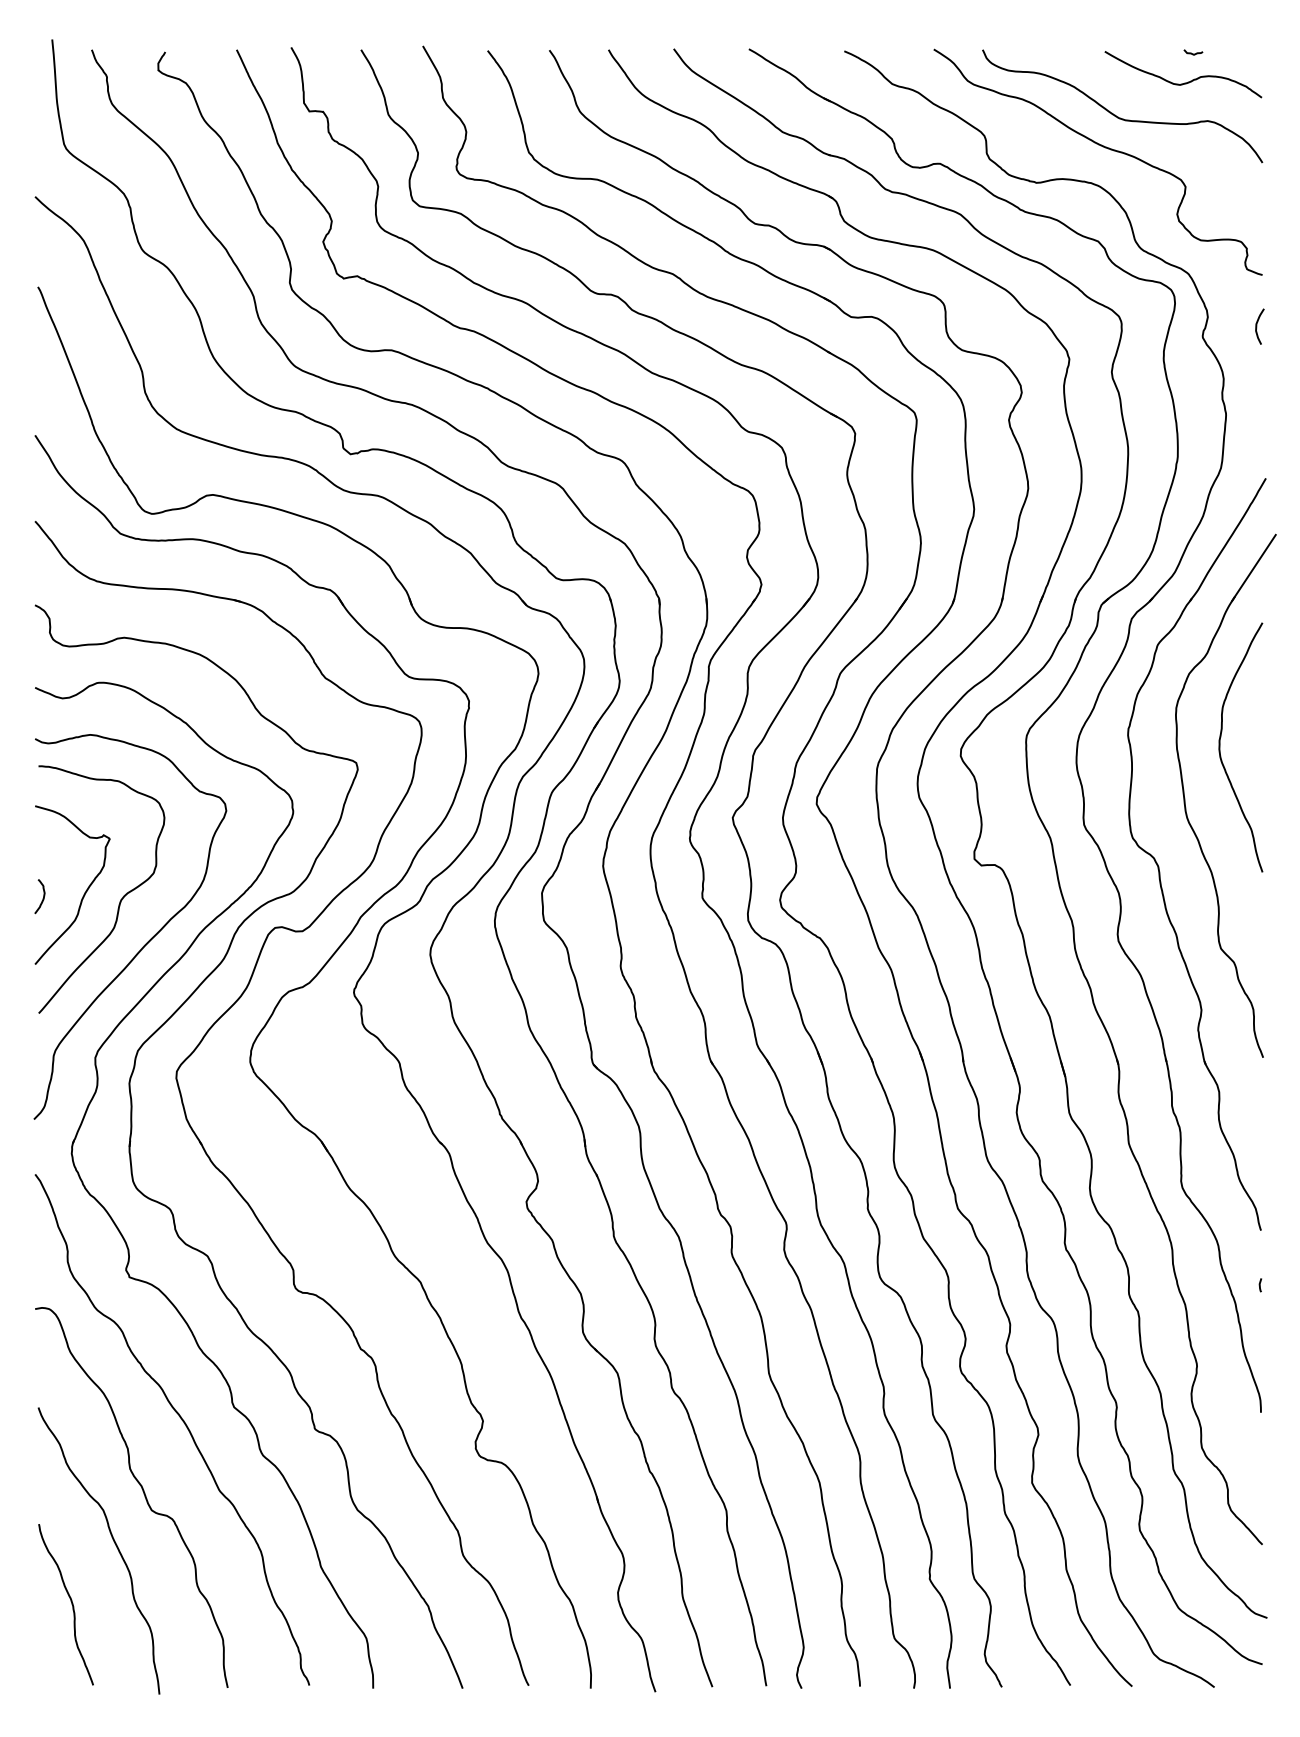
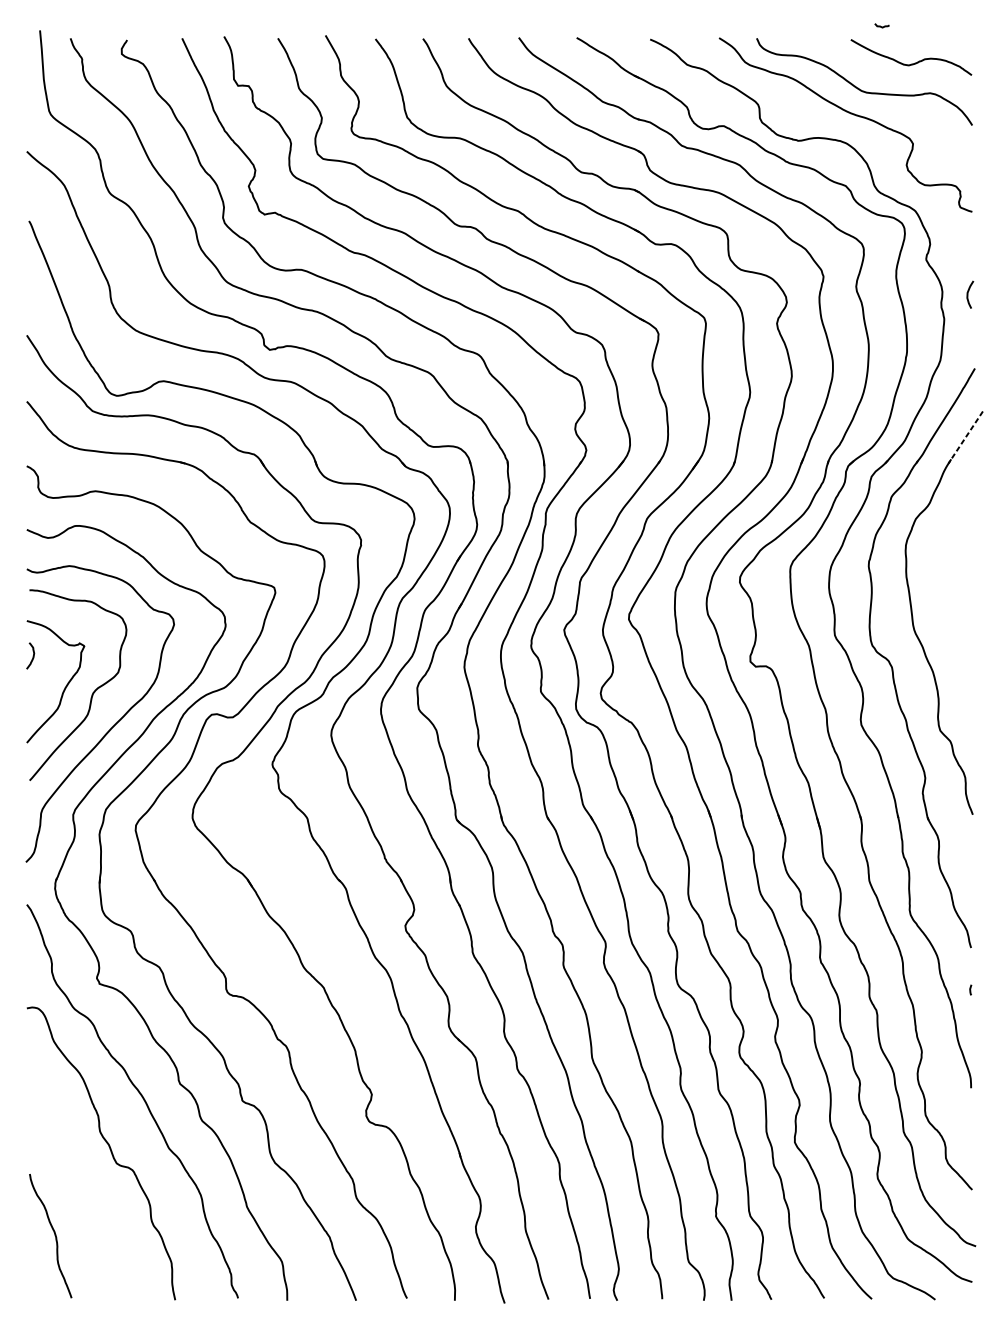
curve: (1193, 53) -> (882, 26), moved
curve: (1257, 326) -> (968, 294), moved
line: (1253, 568) -> (965, 437), solid -> dashed
curve: (1220, 747) -> (939, 575), removed
curve: (42, 898) -> (32, 657), moved
curve: (114, 1543) -> (88, 1188), removed

